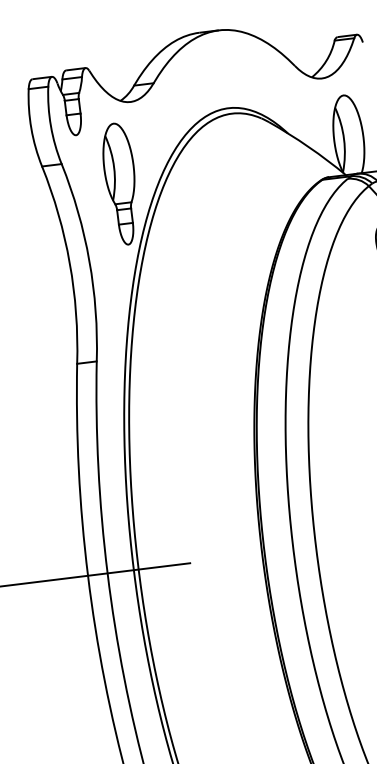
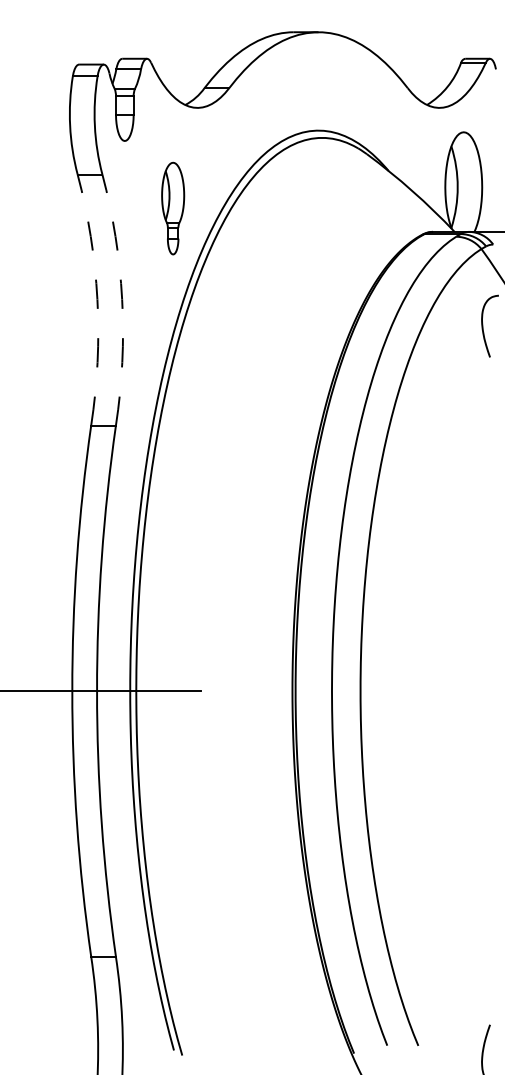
part: (120, 184) -> (172, 208), size x0.6
arc: (89, 260) -> (122, 299), solid -> dashed
arc: (69, 263) -> (97, 299), solid -> dashed

